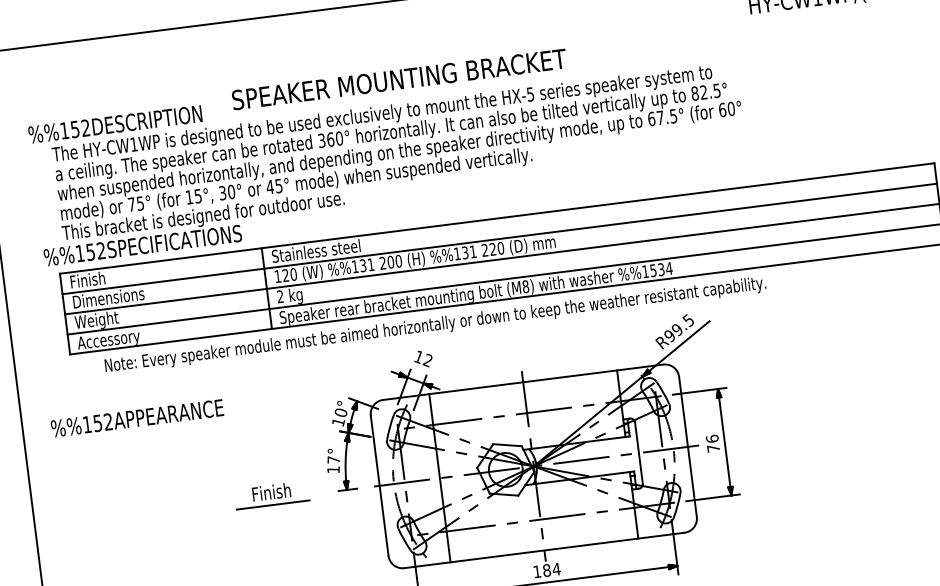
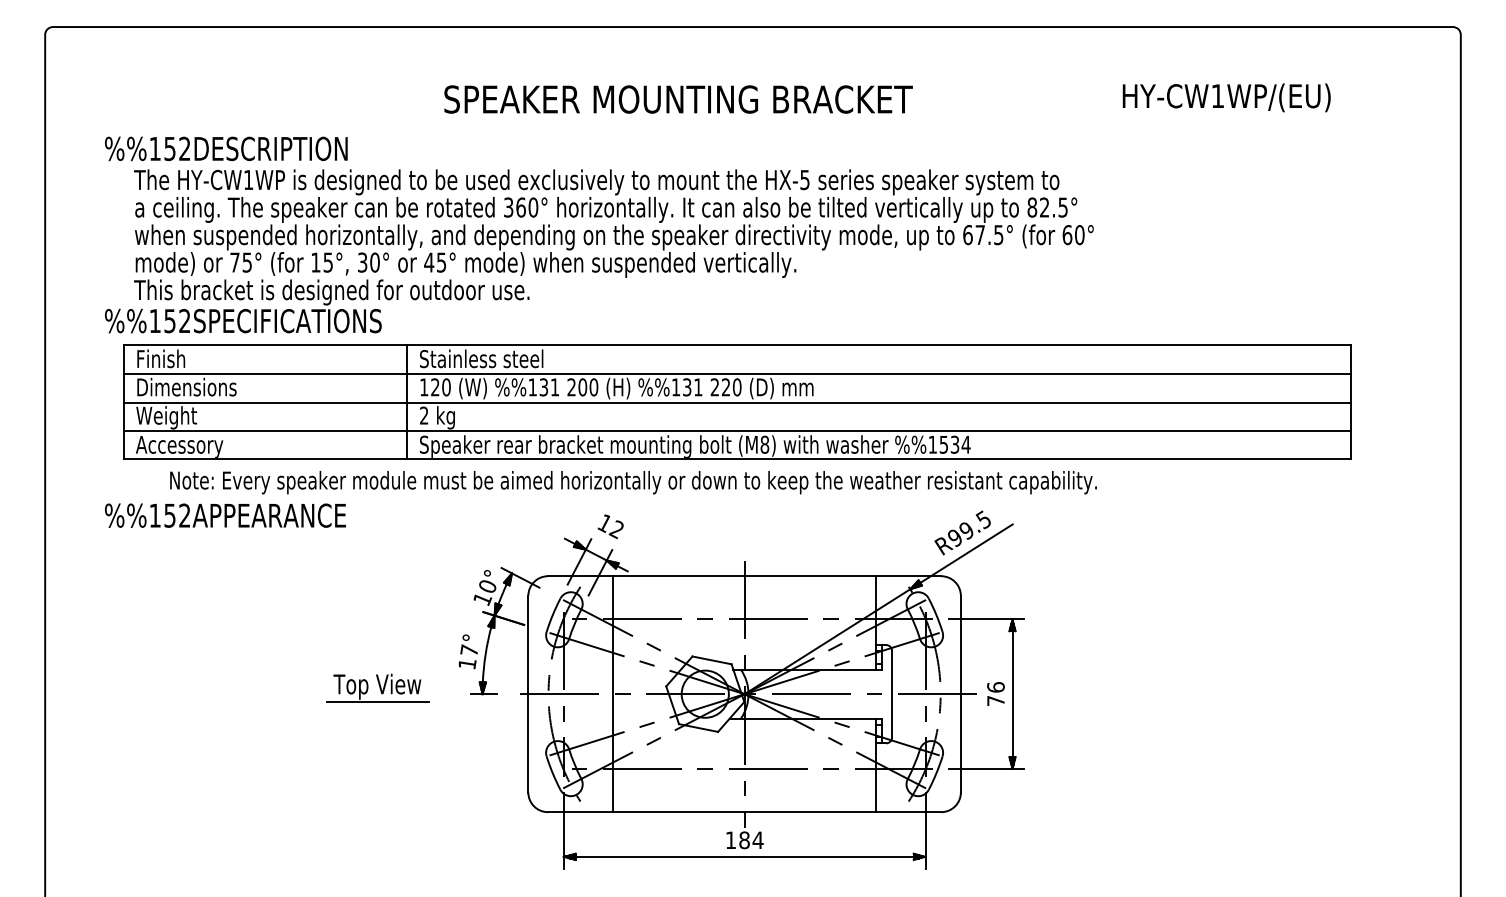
text: (399, 79) -> (678, 99), moved
text: (137, 418) -> (225, 515), moved
text: (271, 493) -> (377, 686), Finish -> Top View

